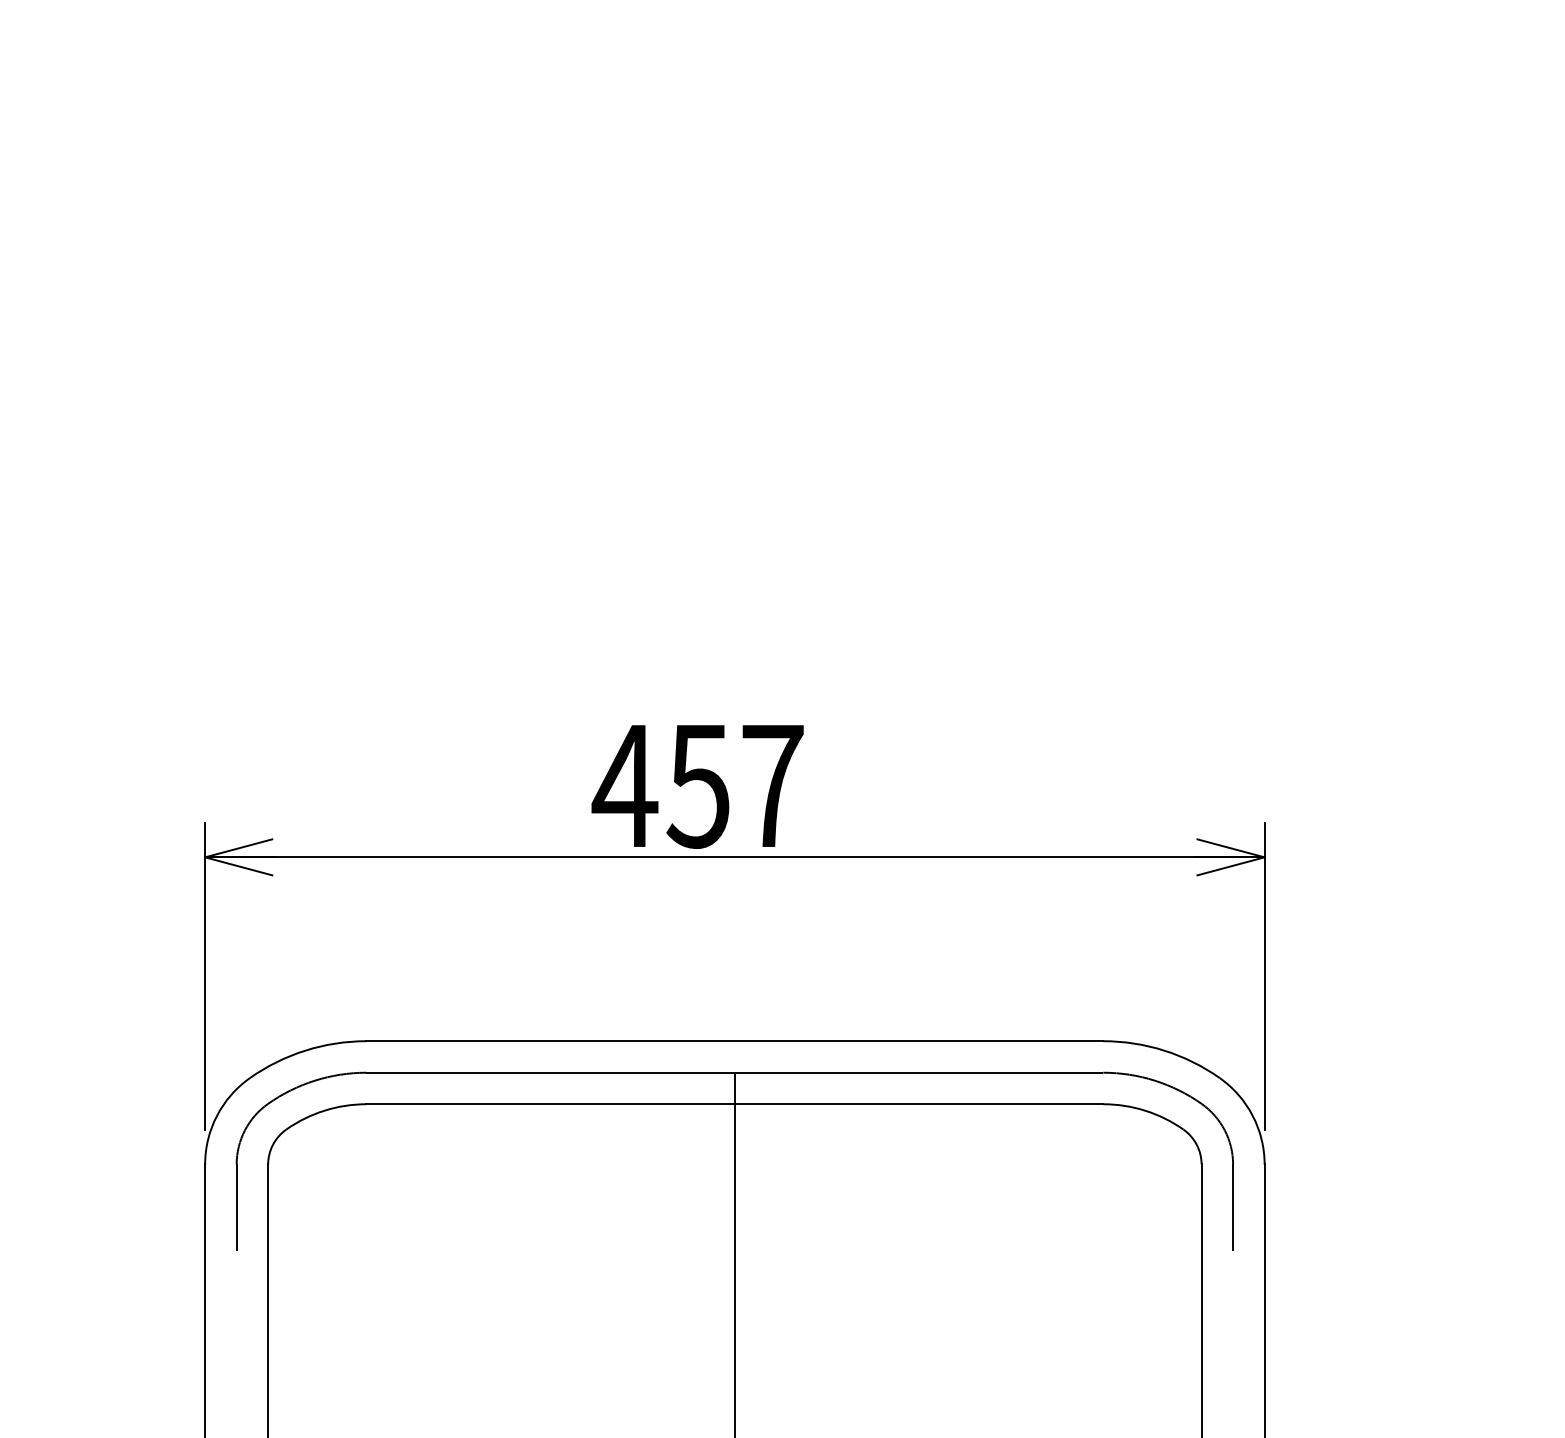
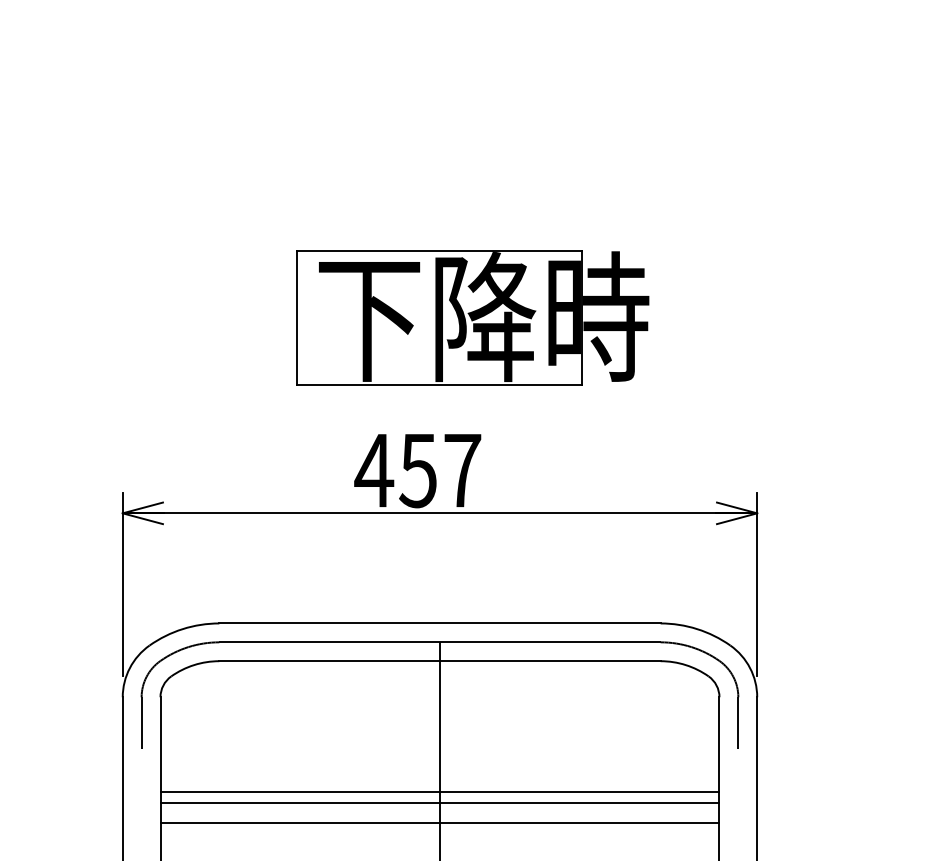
part: (789, 530) -> (472, 317), added
line: (734, 1323) -> (439, 792), added
line: (734, 1341) -> (439, 803), added
line: (734, 1373) -> (439, 822), added

